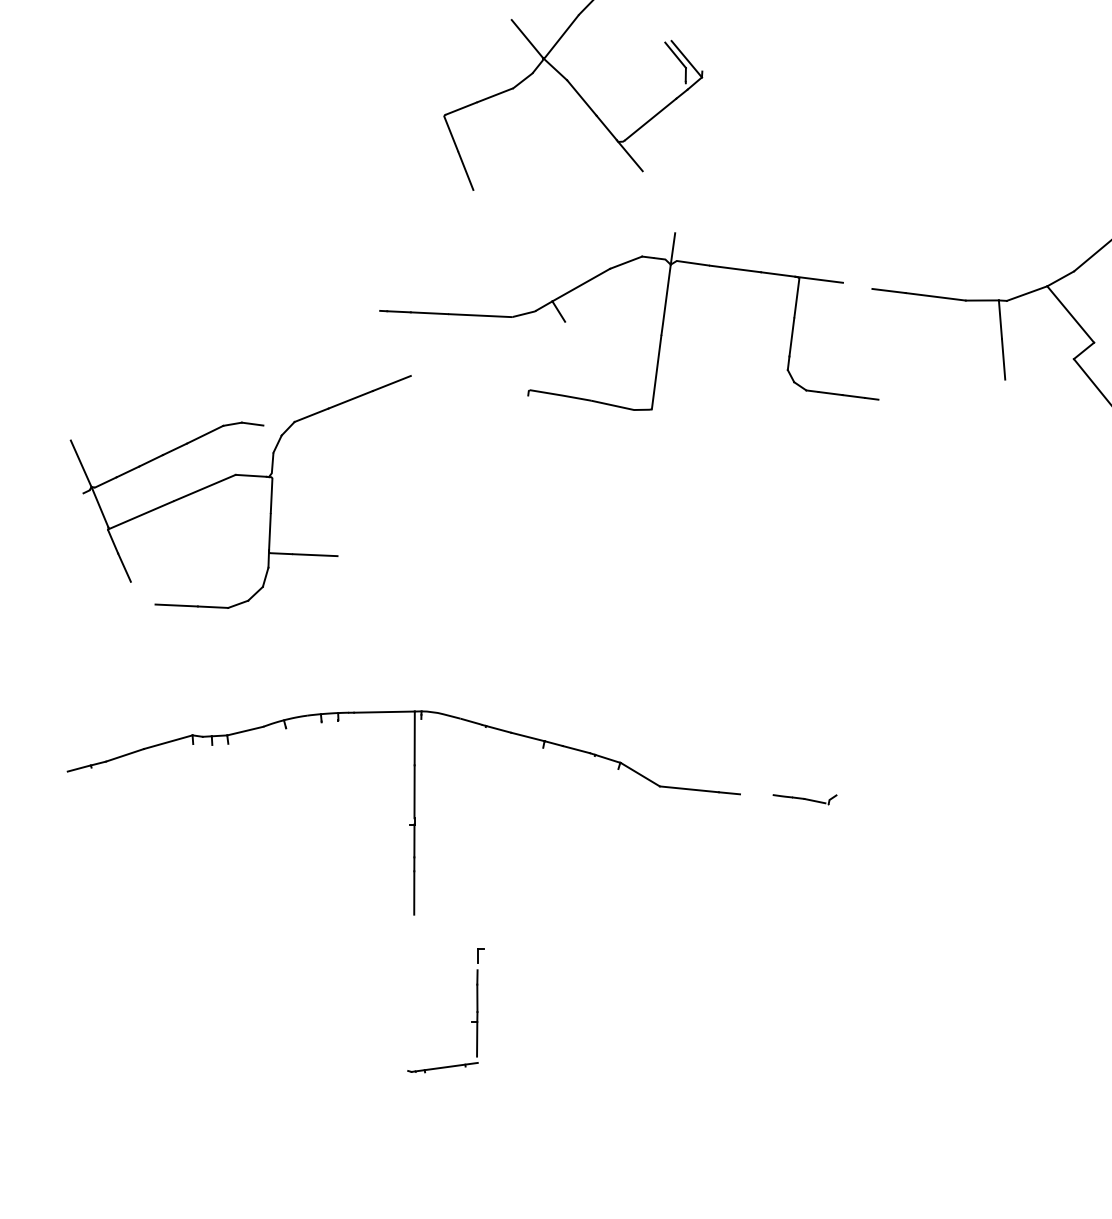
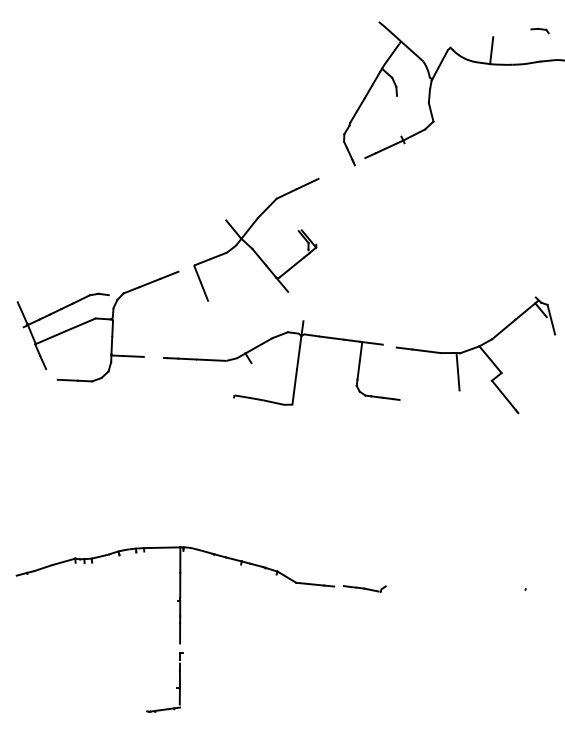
part: (239, 477) -> (97, 319), moved
part: (804, 798) -> (364, 588), size x1.43
part: (470, 1020) -> (176, 687), moved

